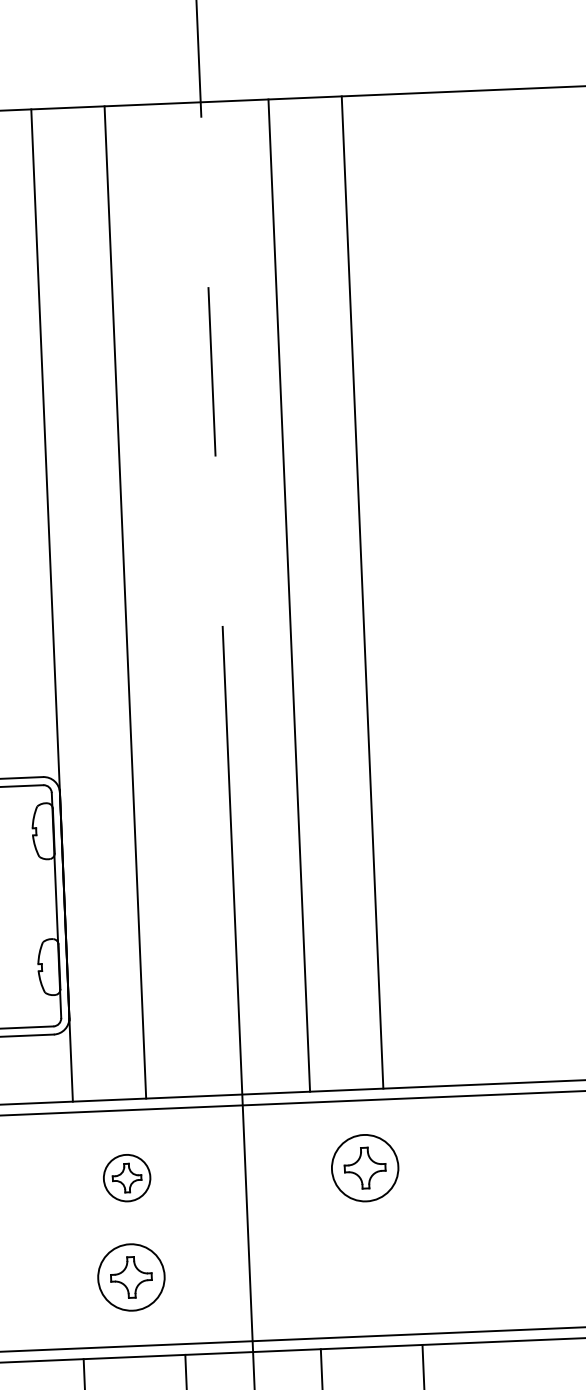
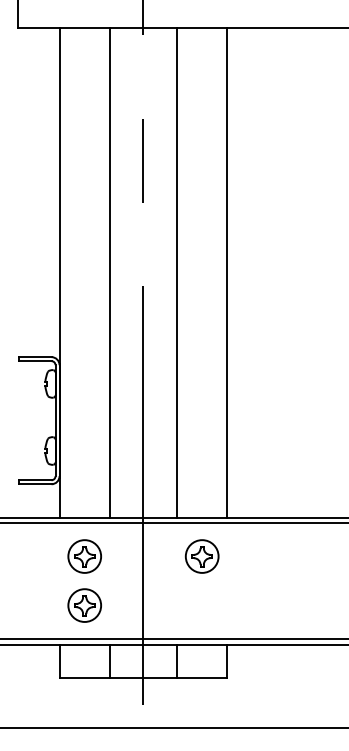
line: (361, 591) -> (226, 272), moved
line: (124, 601) -> (109, 272), moved
part: (126, 1178) -> (84, 556), size x1.43

